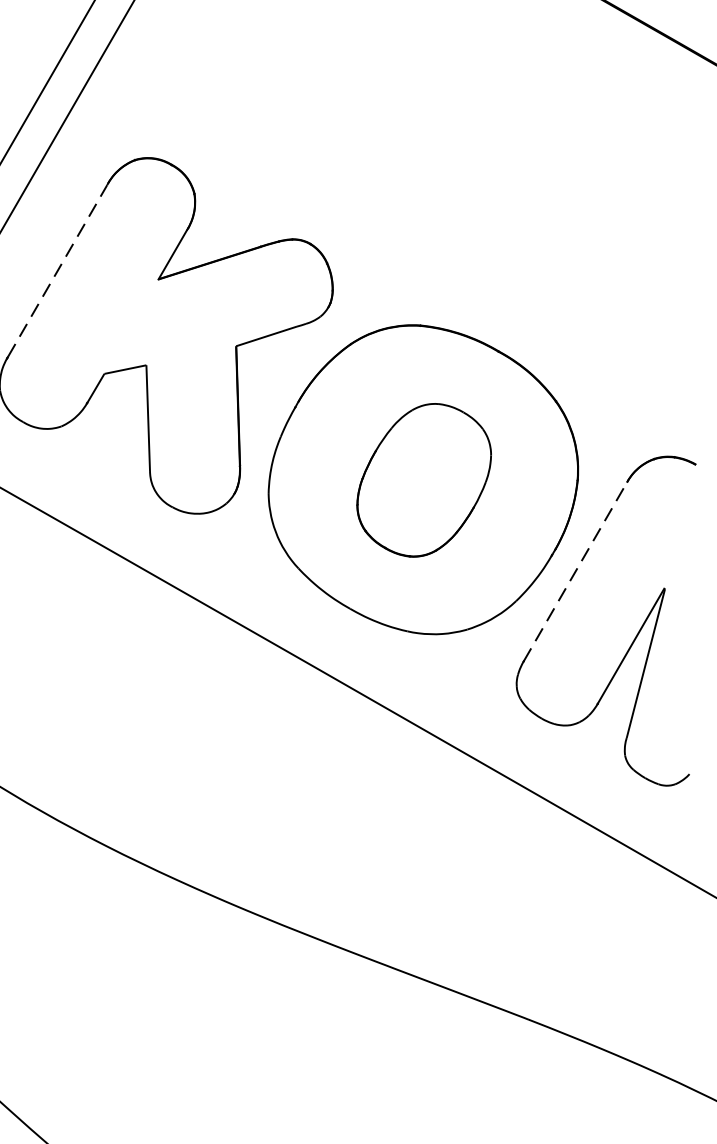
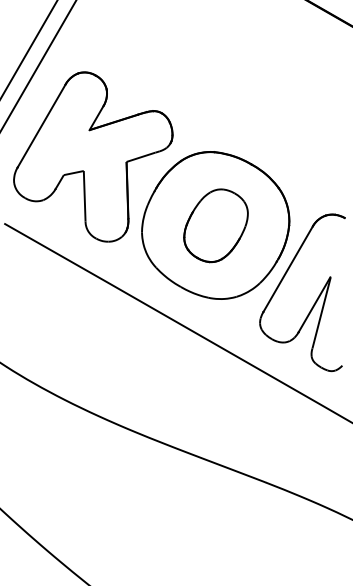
line: (57, 269) -> (41, 125), dashed -> solid
line: (576, 570) -> (288, 268), dashed -> solid

